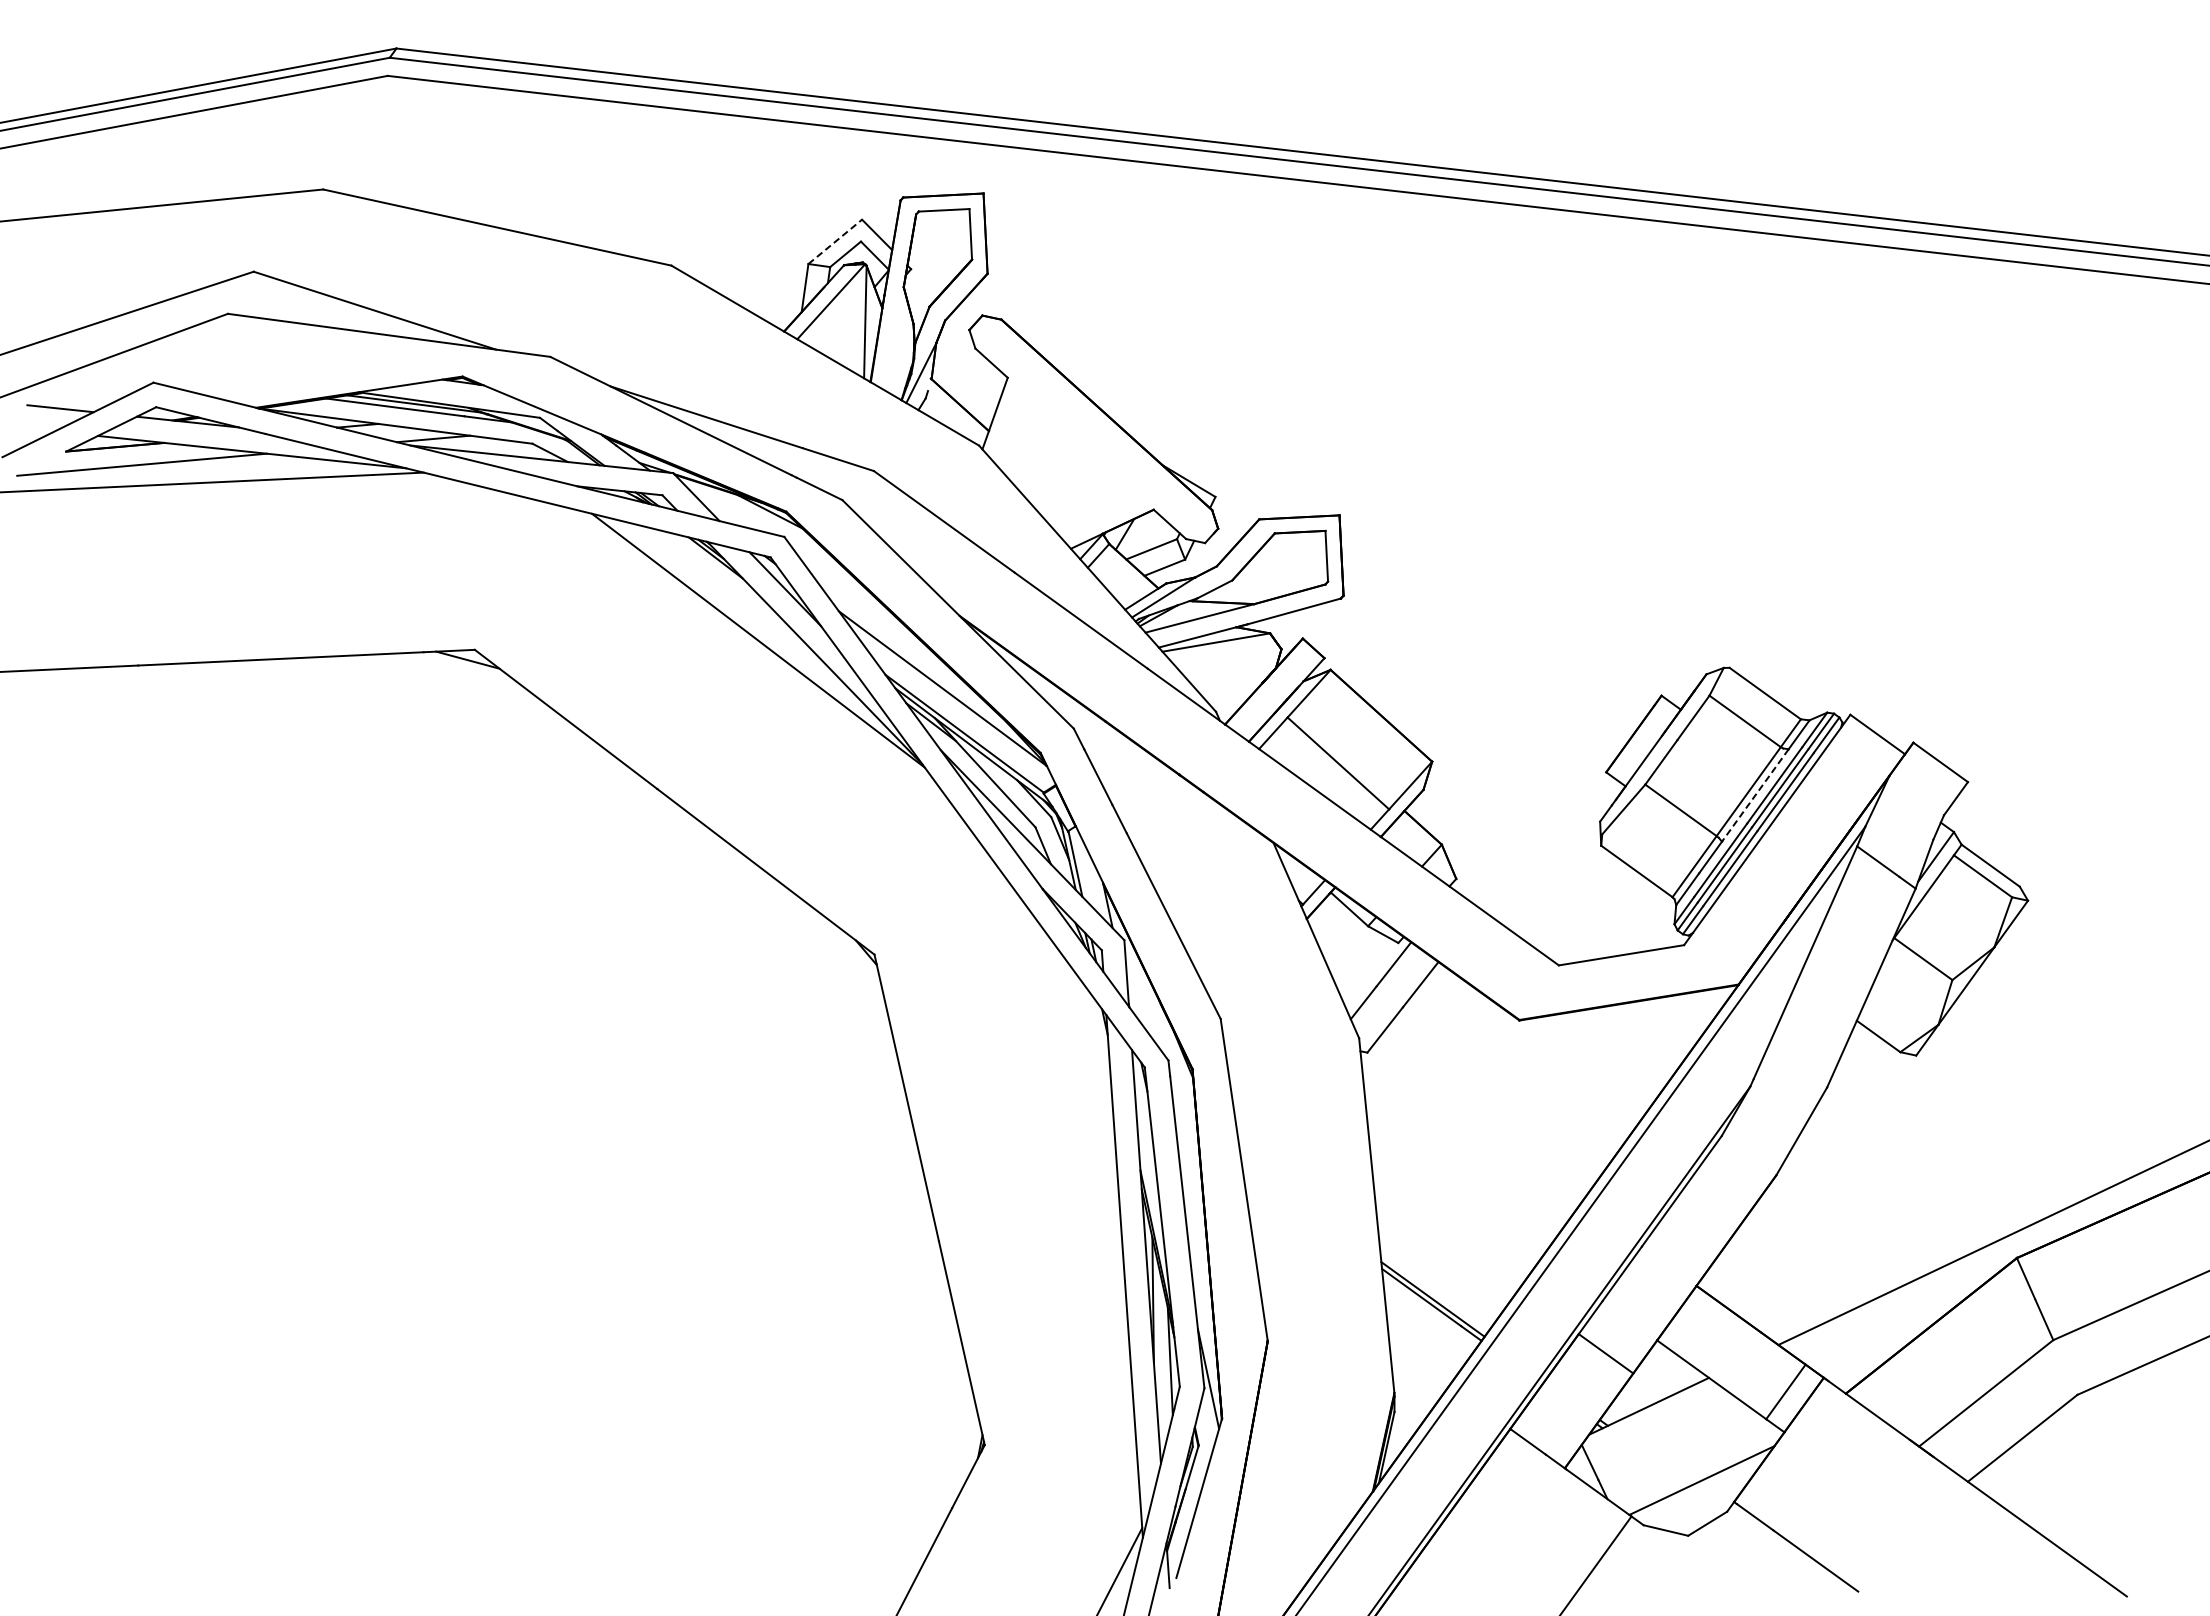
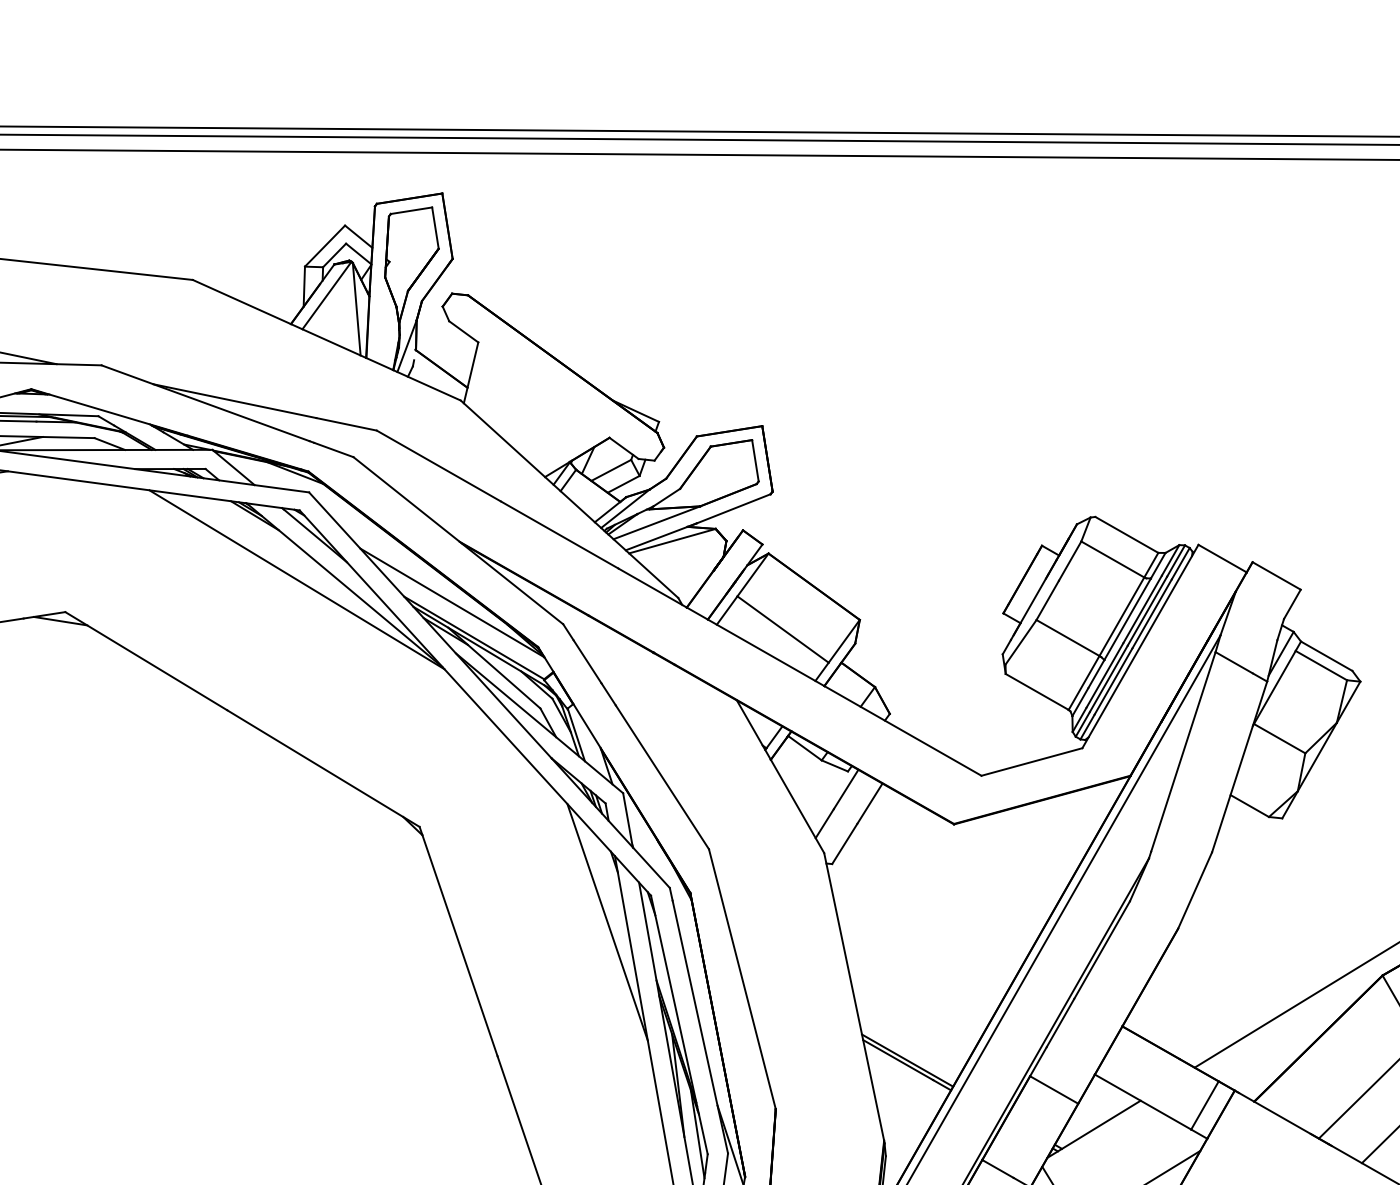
line: (835, 241) -> (325, 245), dashed -> solid
line: (1755, 795) -> (1127, 619), dashed -> solid
line: (1088, 1093) -> (607, 921), added

